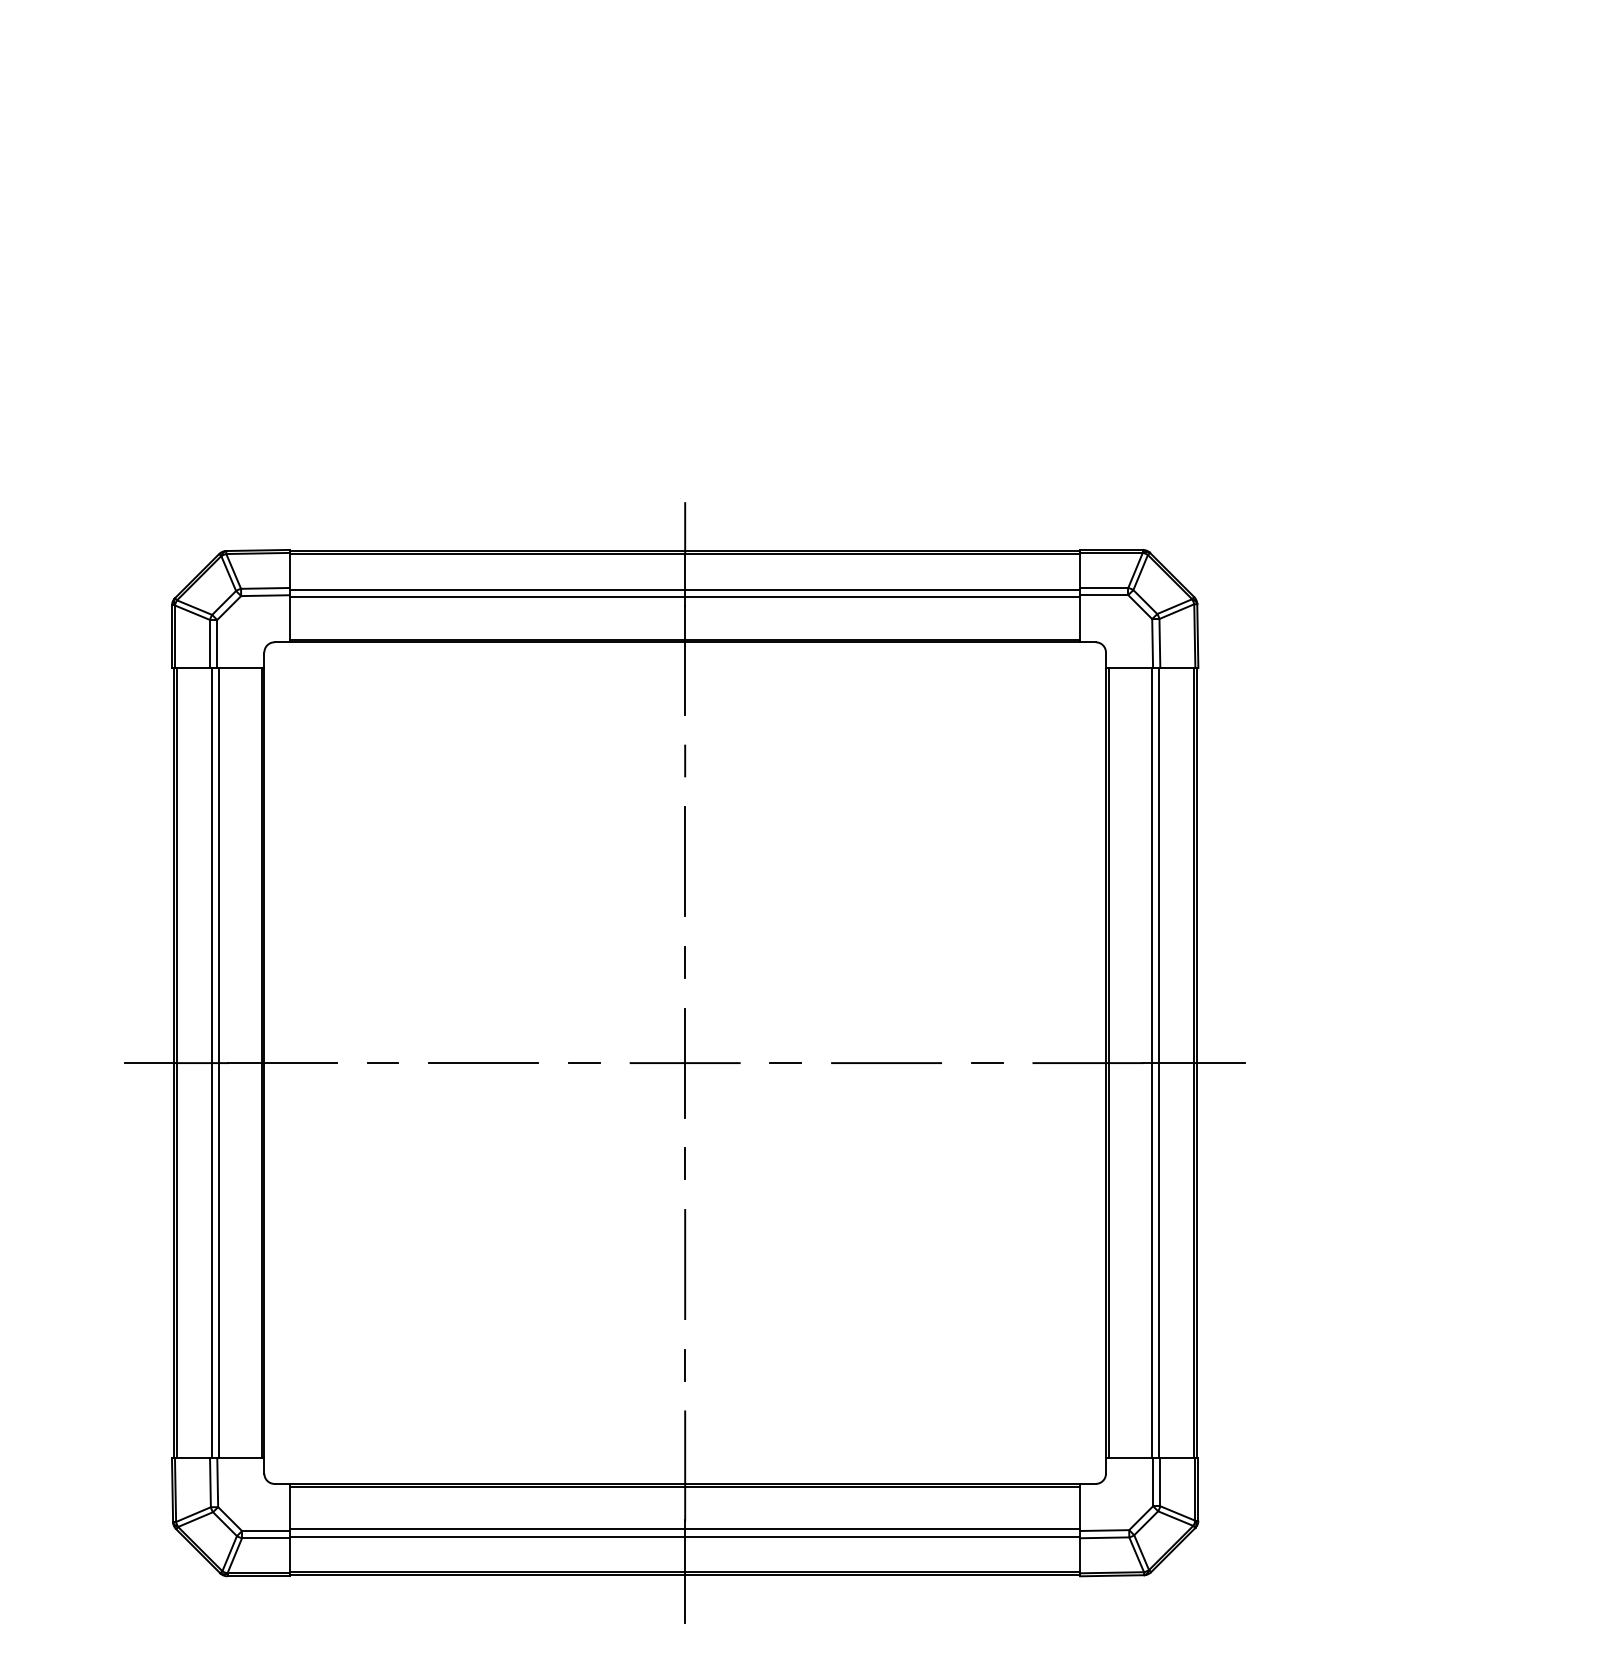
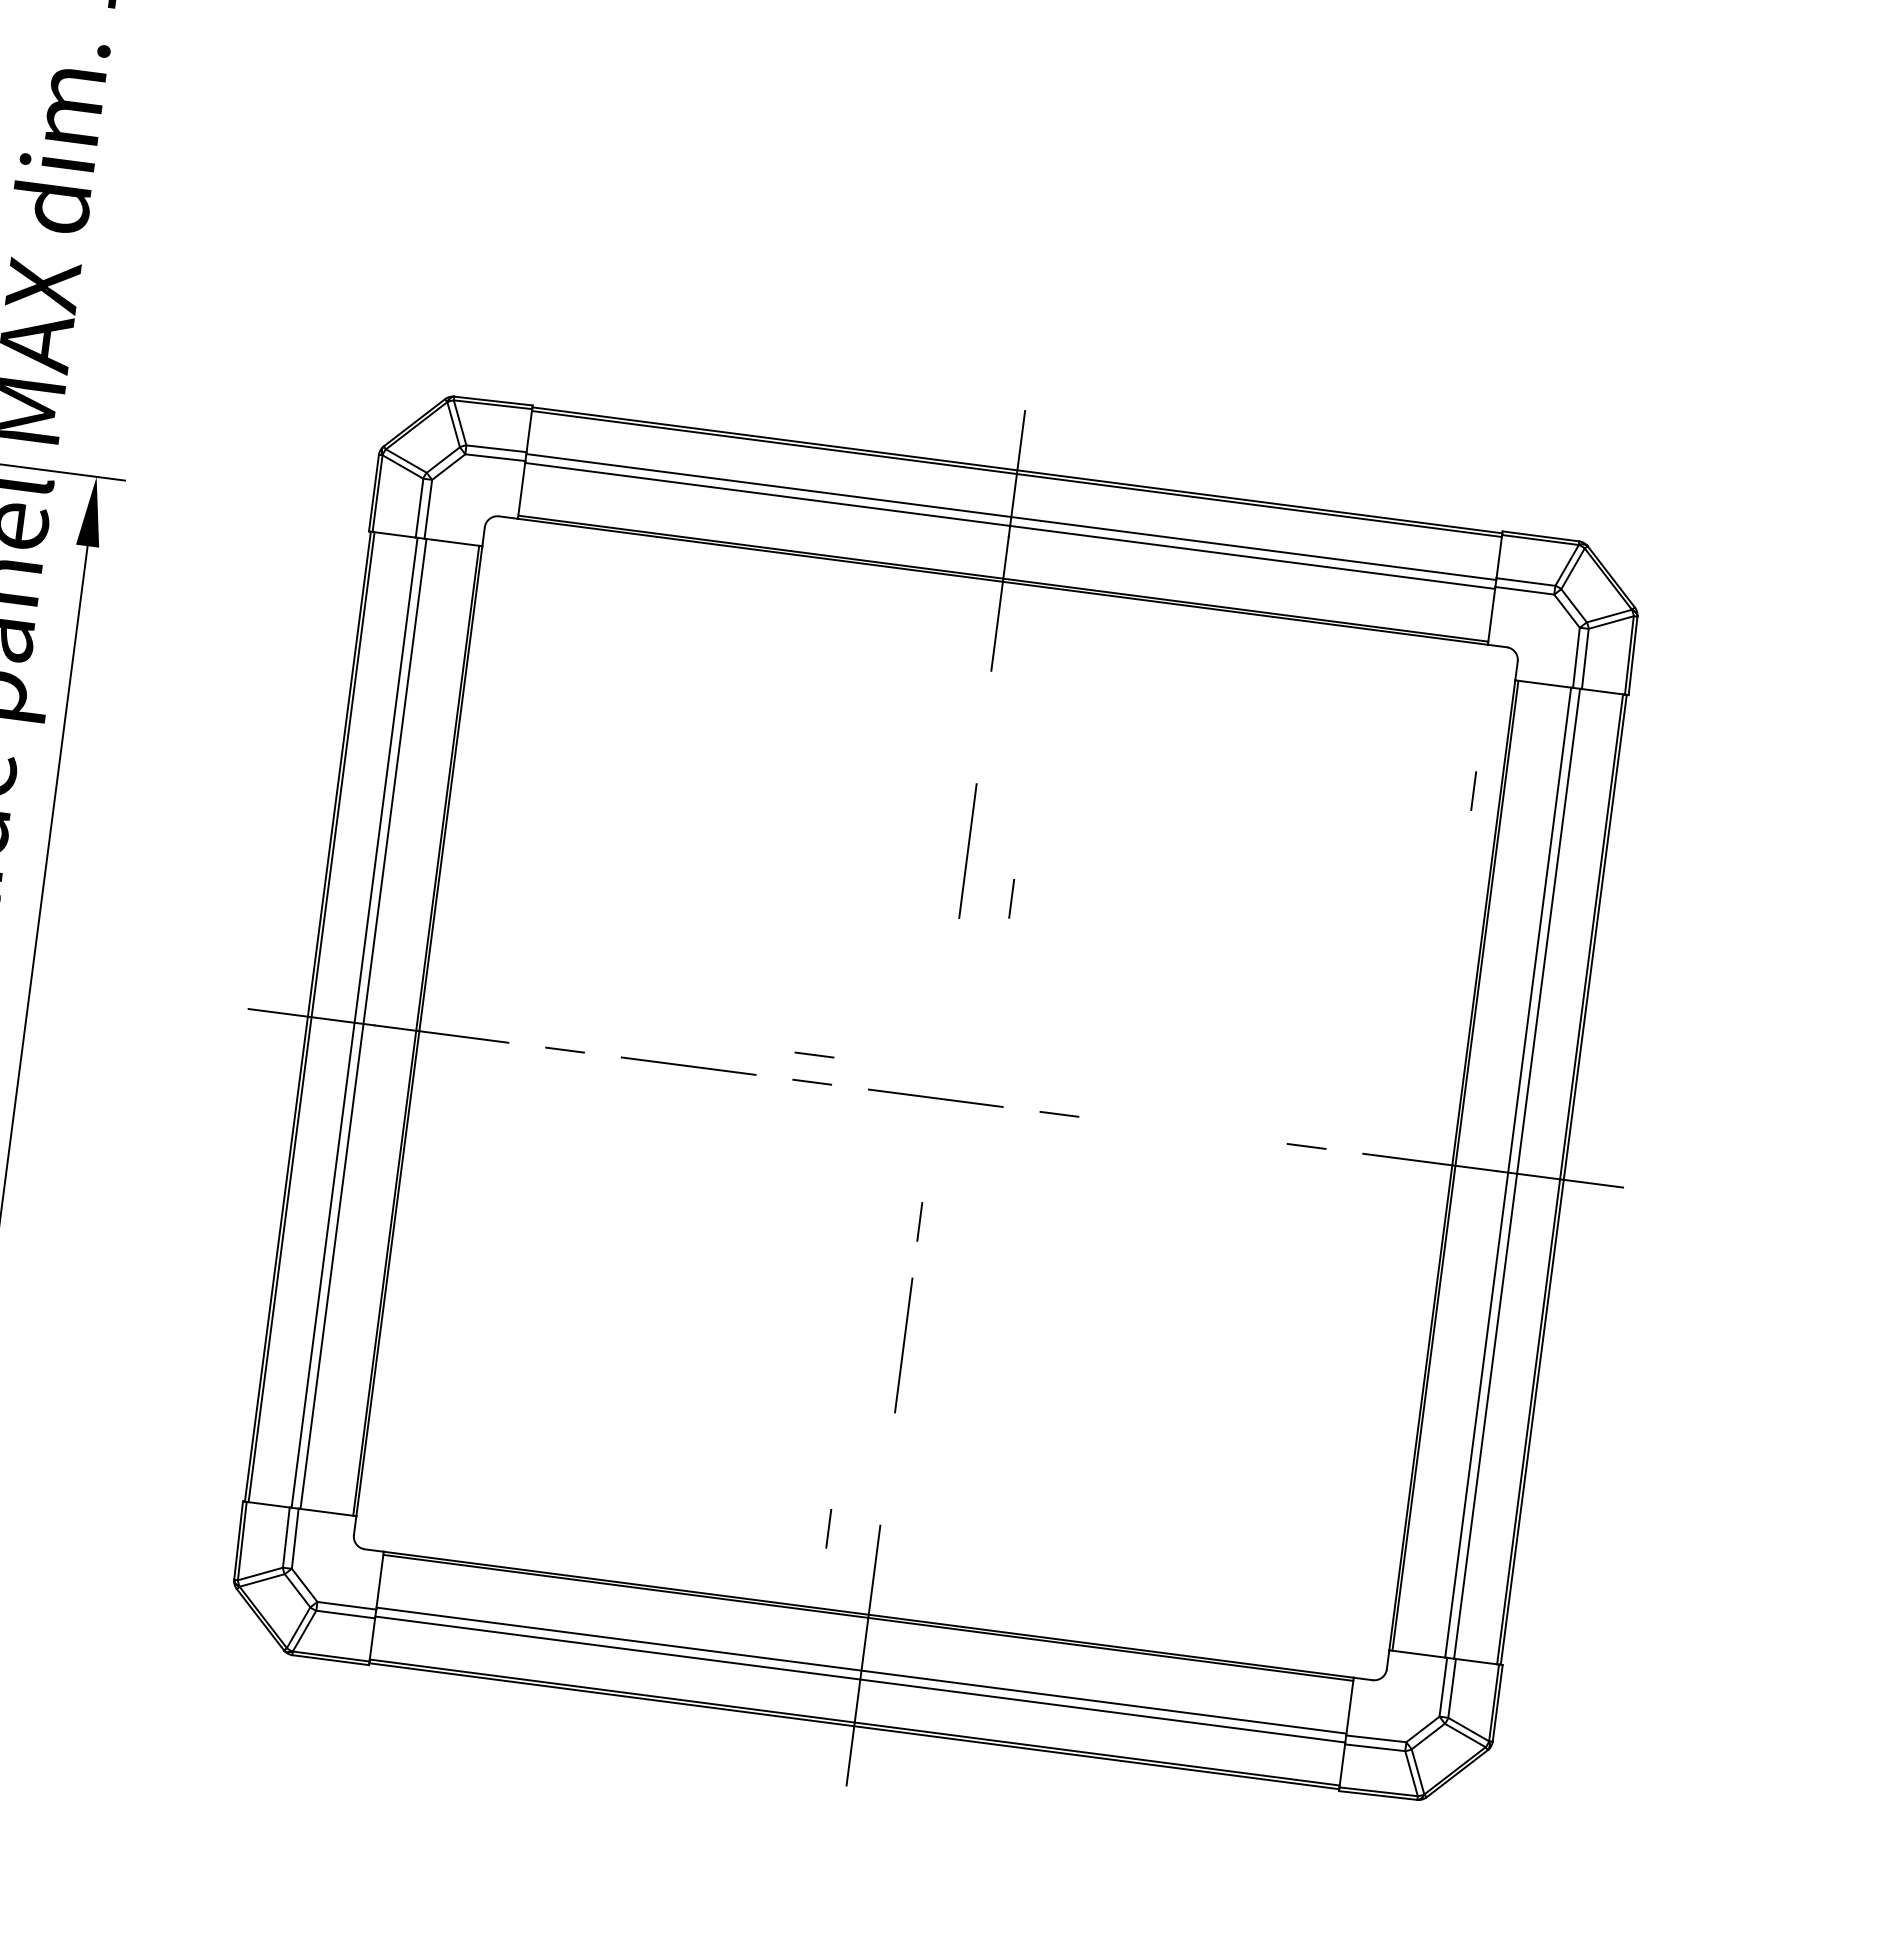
line: (685, 760) -> (1474, 790), moved
line: (684, 962) -> (1010, 898), moved
line: (583, 1040) -> (814, 1054), added
line: (685, 1062) -> (936, 1097), removed
line: (886, 1063) -> (1182, 1130), removed
line: (684, 1365) -> (827, 1529), moved

